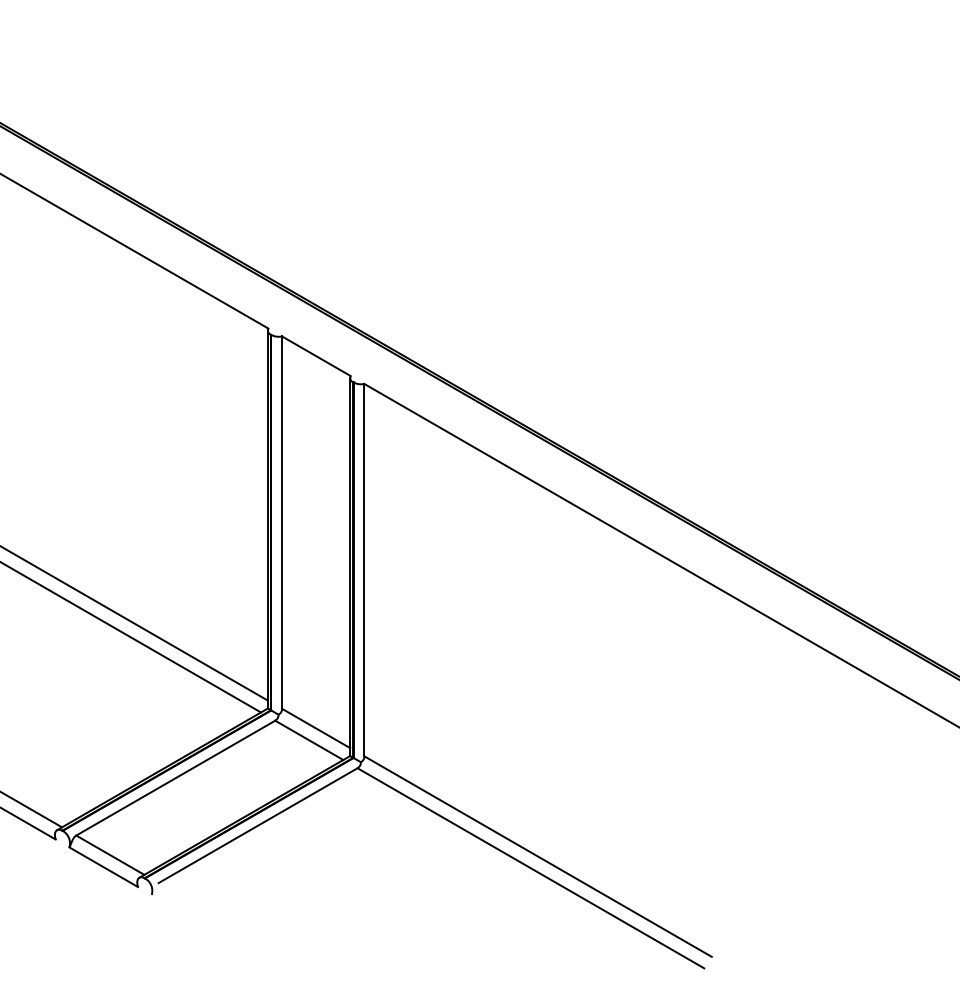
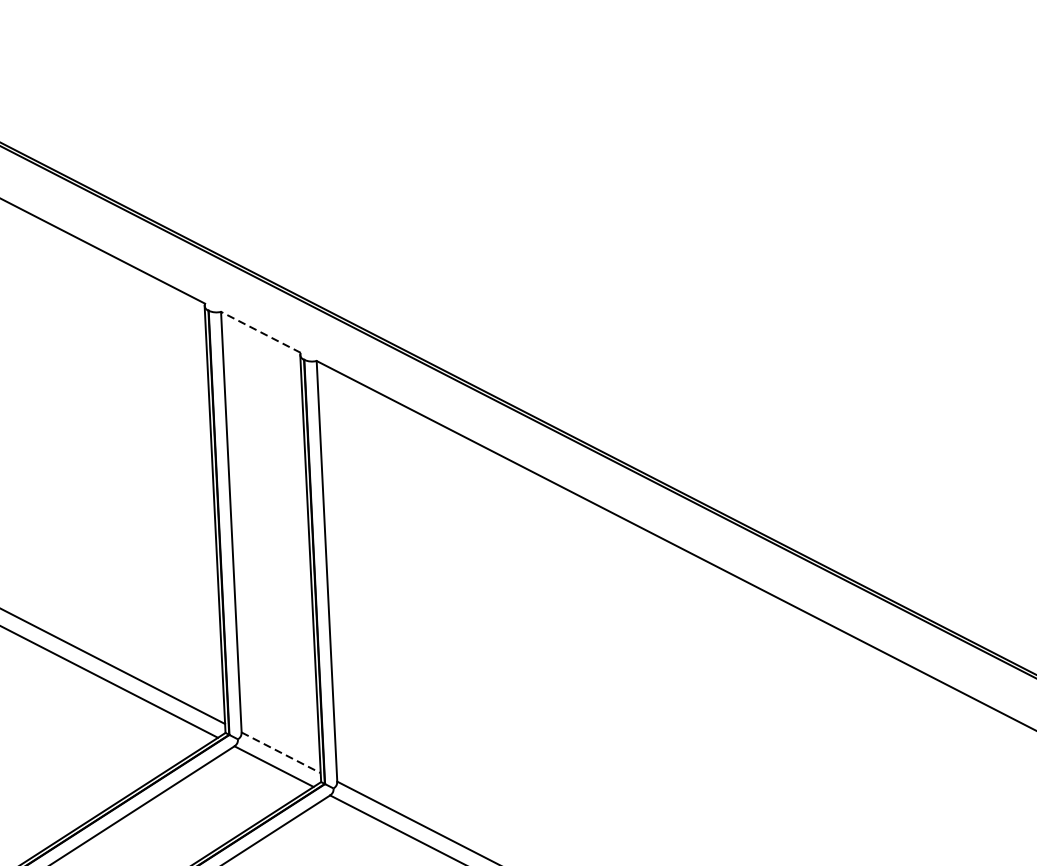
line: (316, 356) -> (261, 332), solid -> dashed
line: (316, 728) -> (281, 752), solid -> dashed

